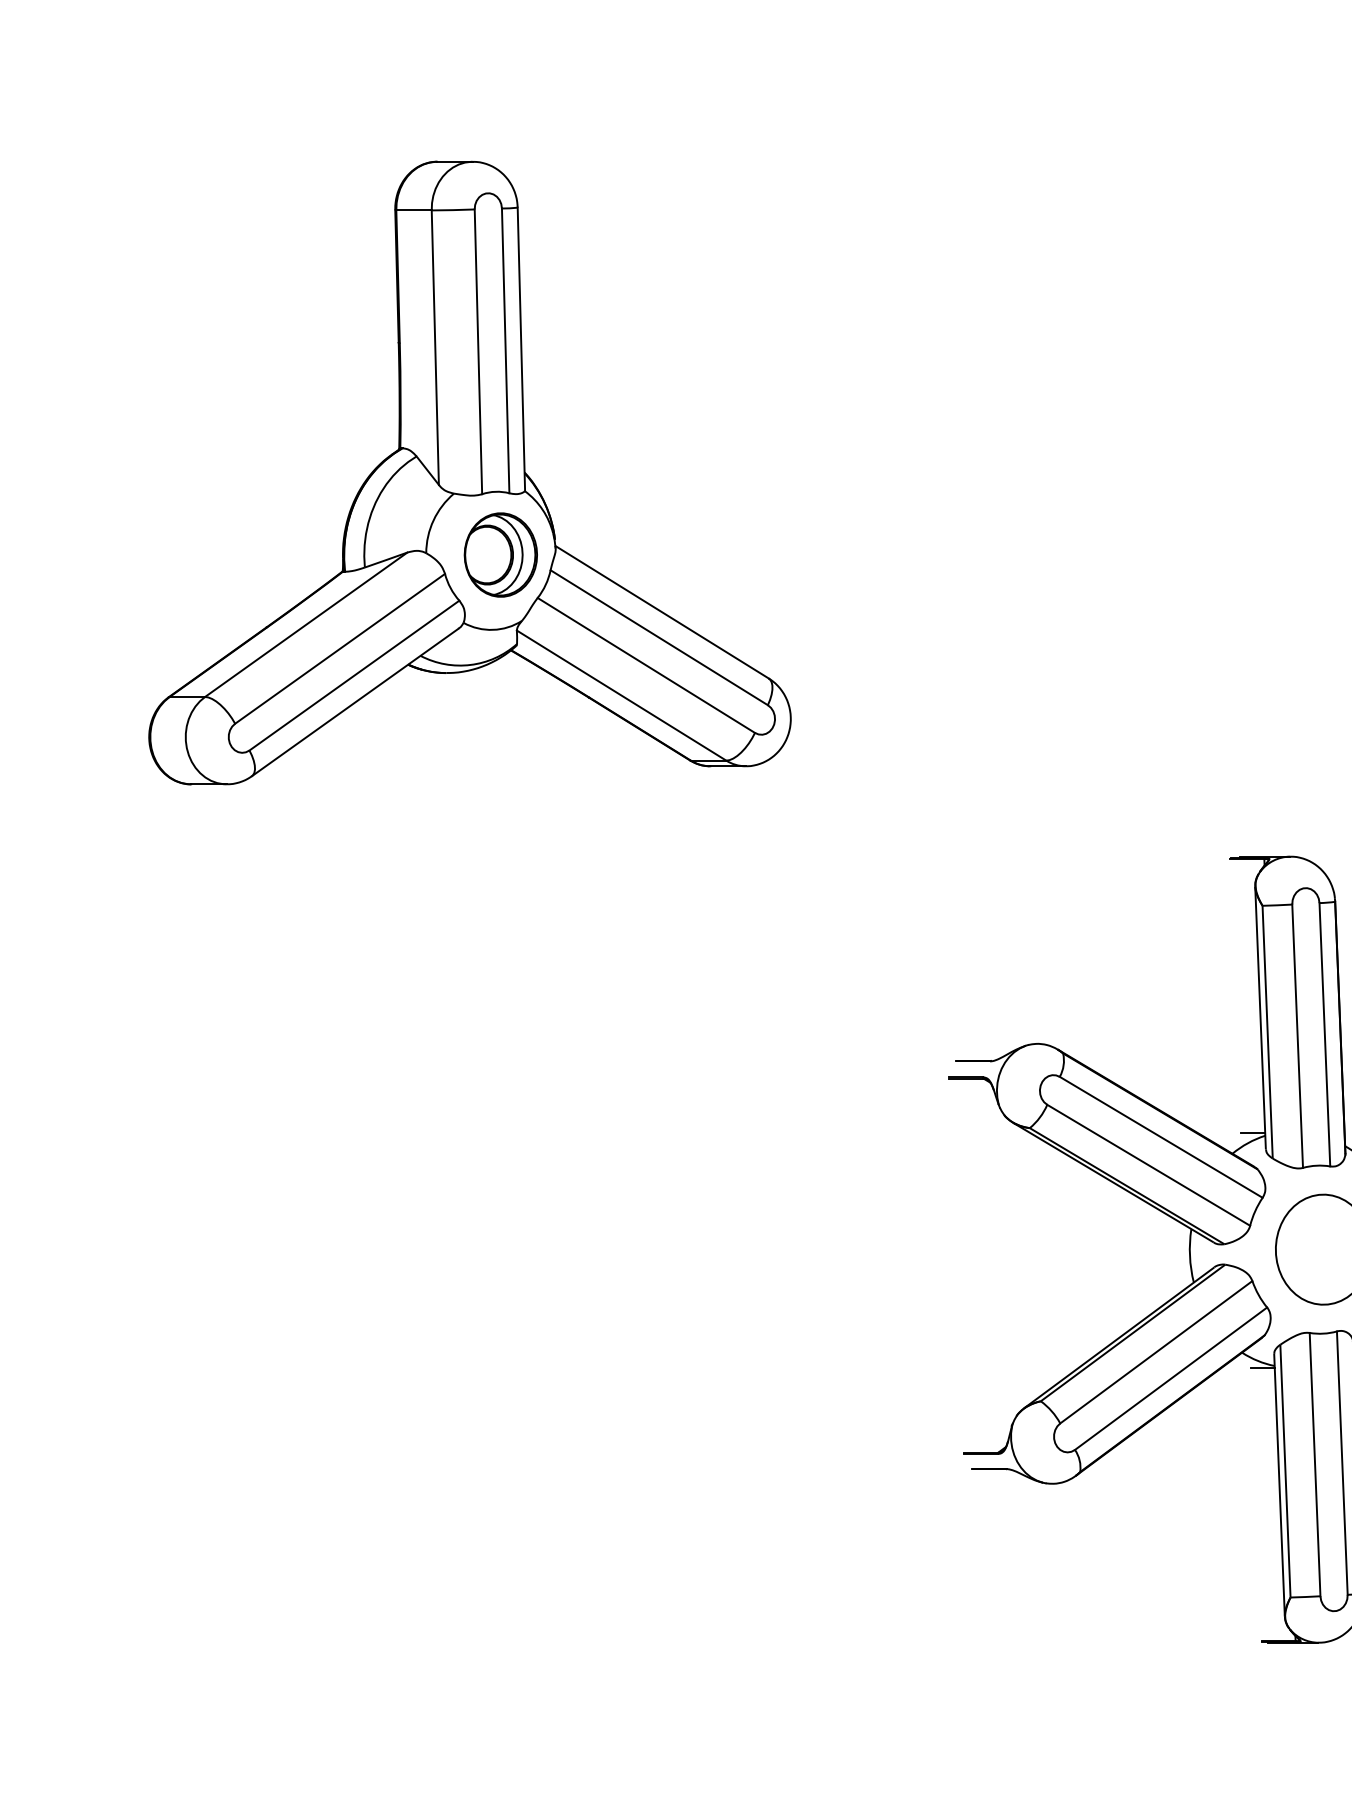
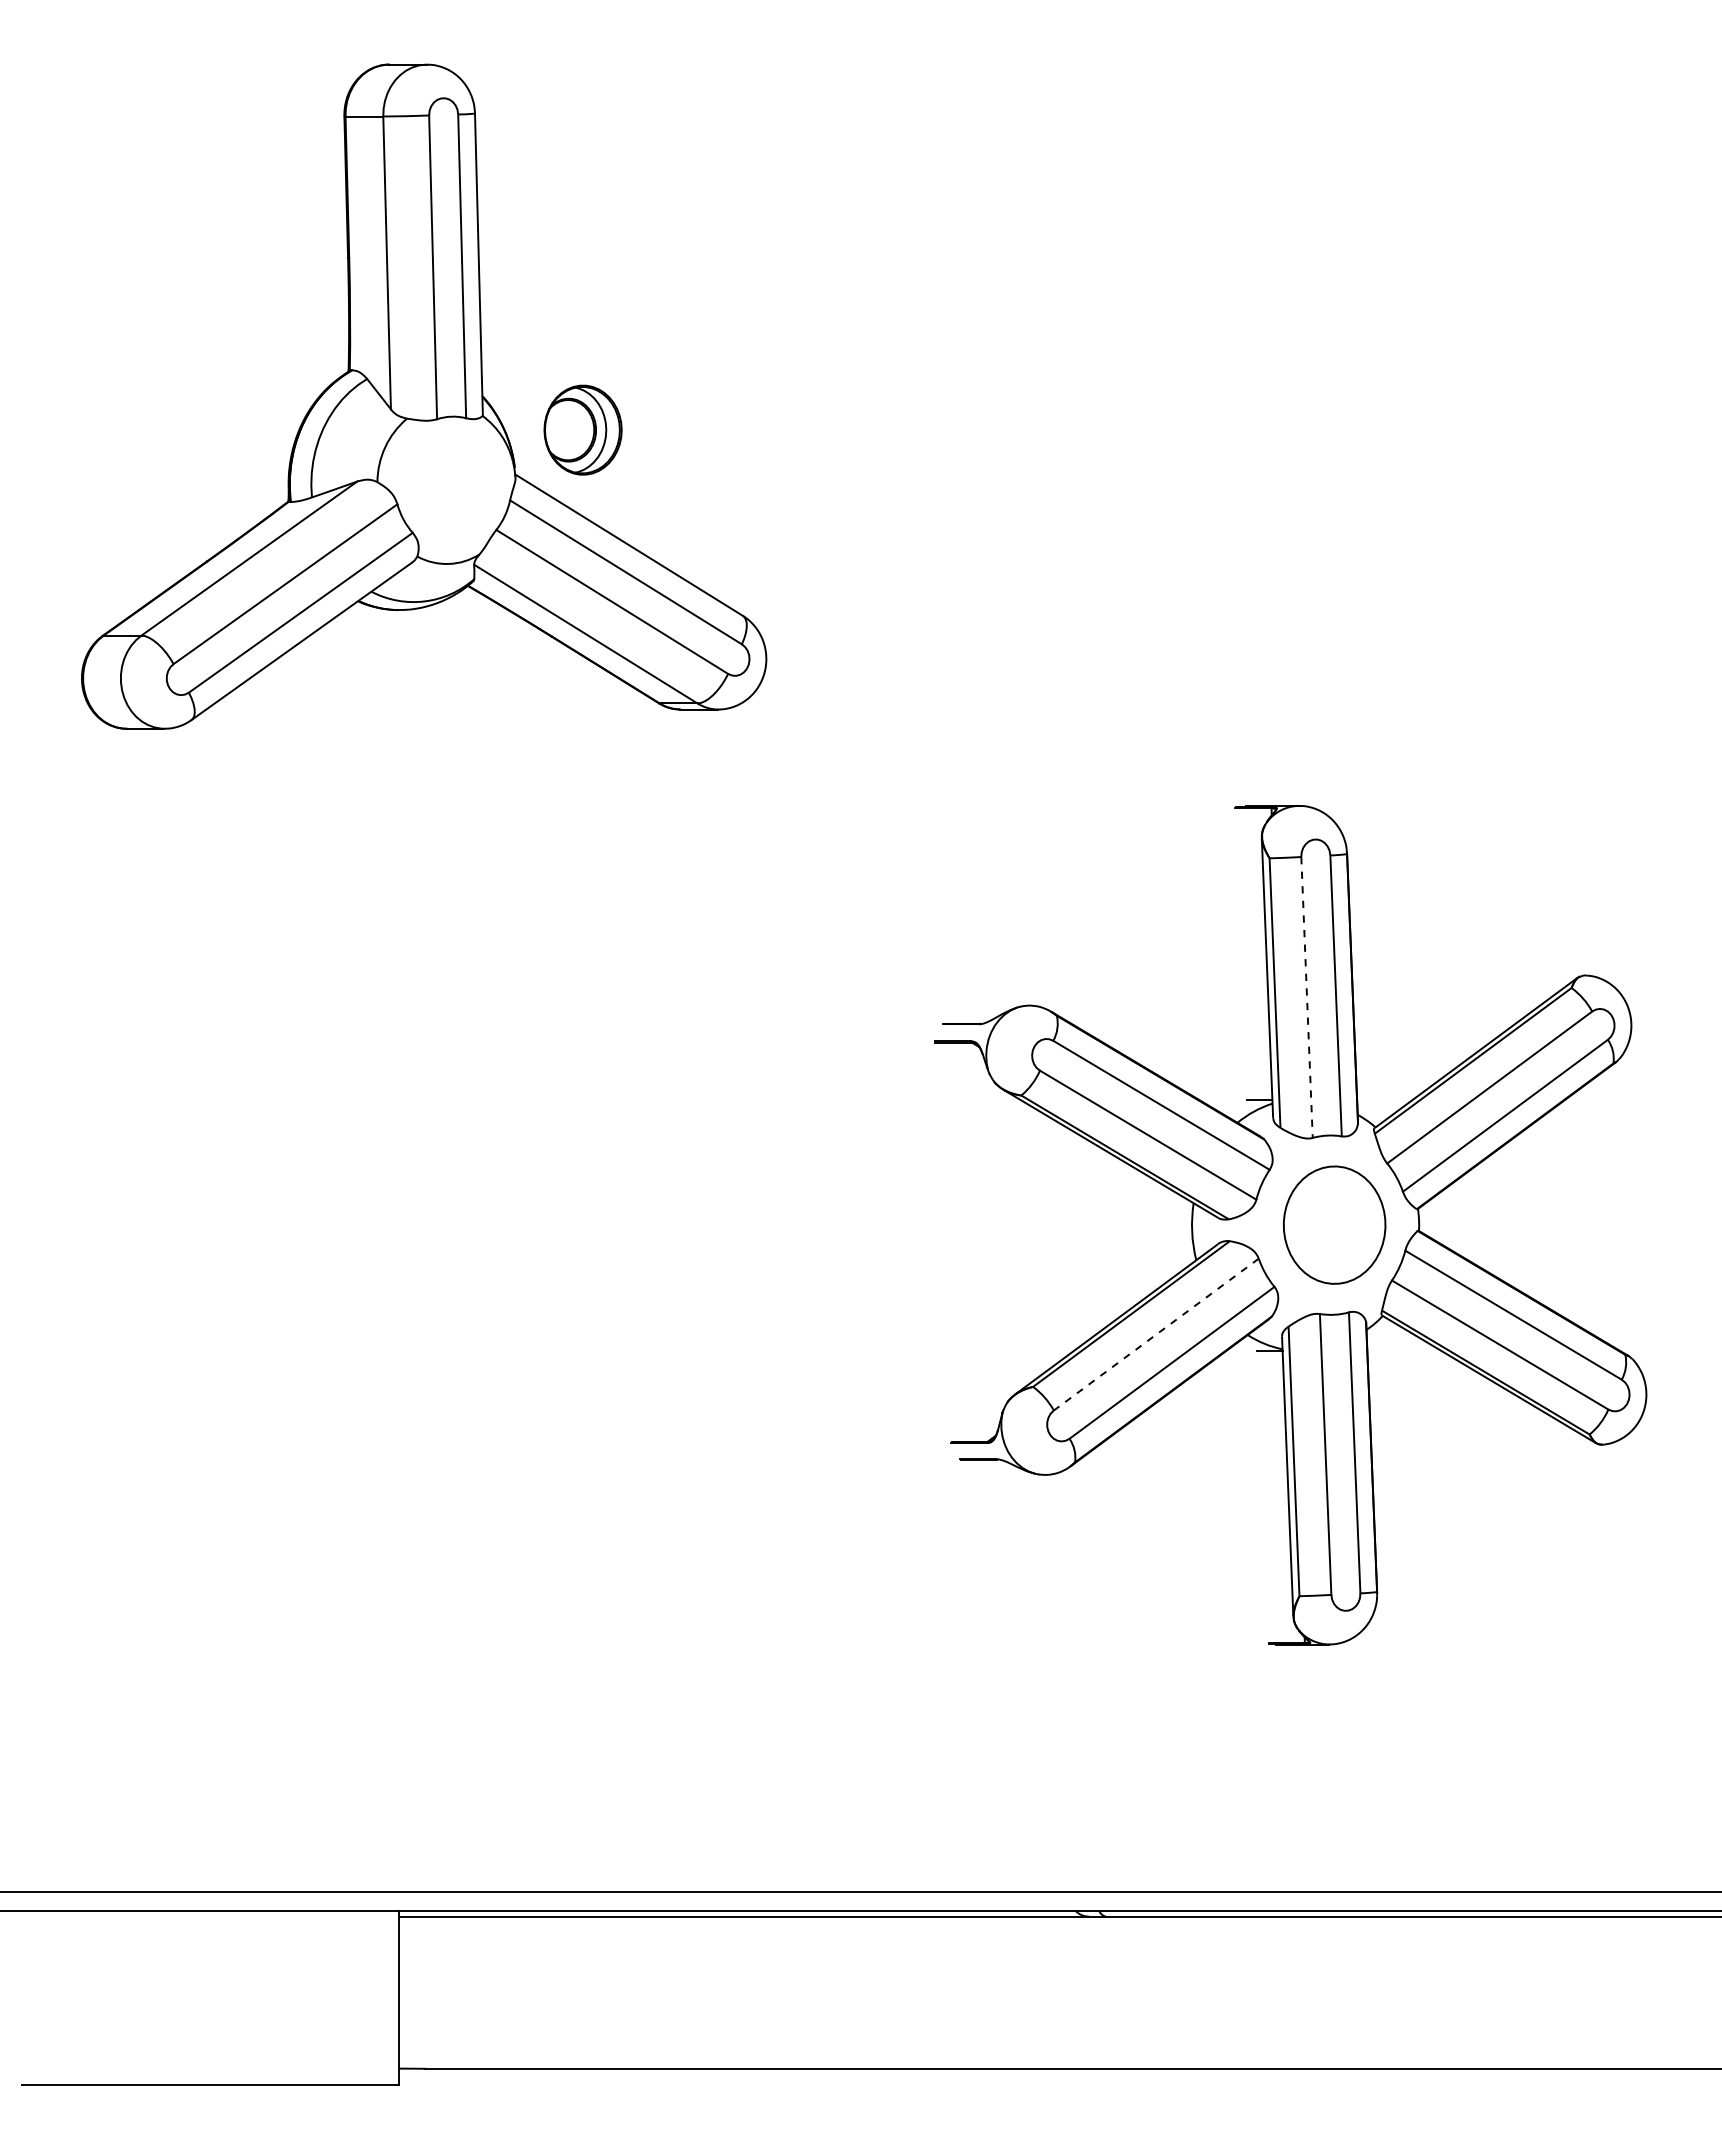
part: (500, 554) -> (582, 429), moved
line: (1298, 1036) -> (1307, 997), solid -> dashed
line: (1156, 1352) -> (1156, 1334), solid -> dashed

